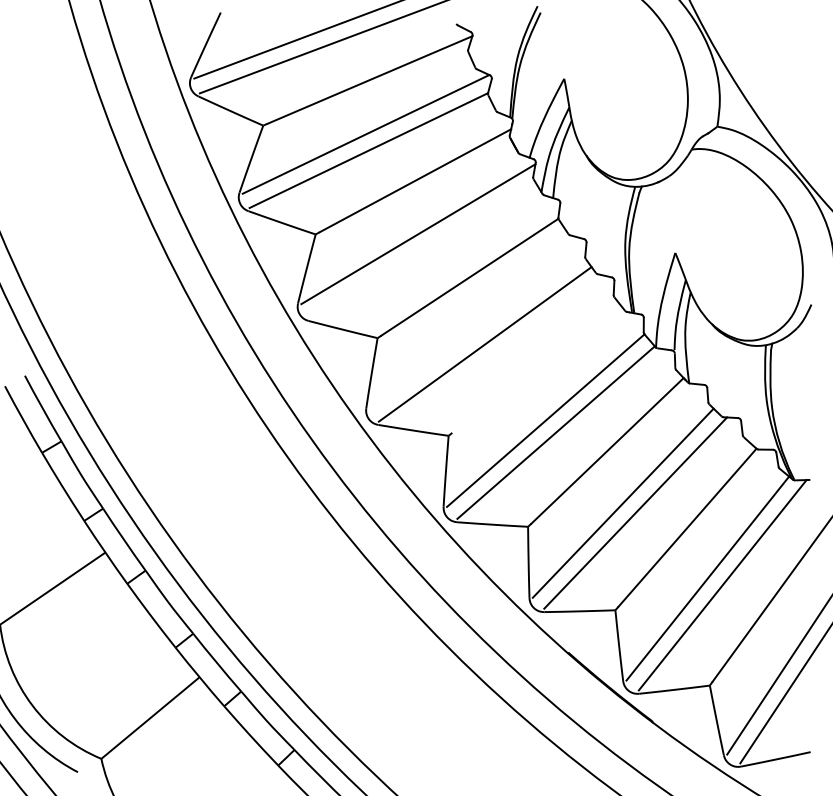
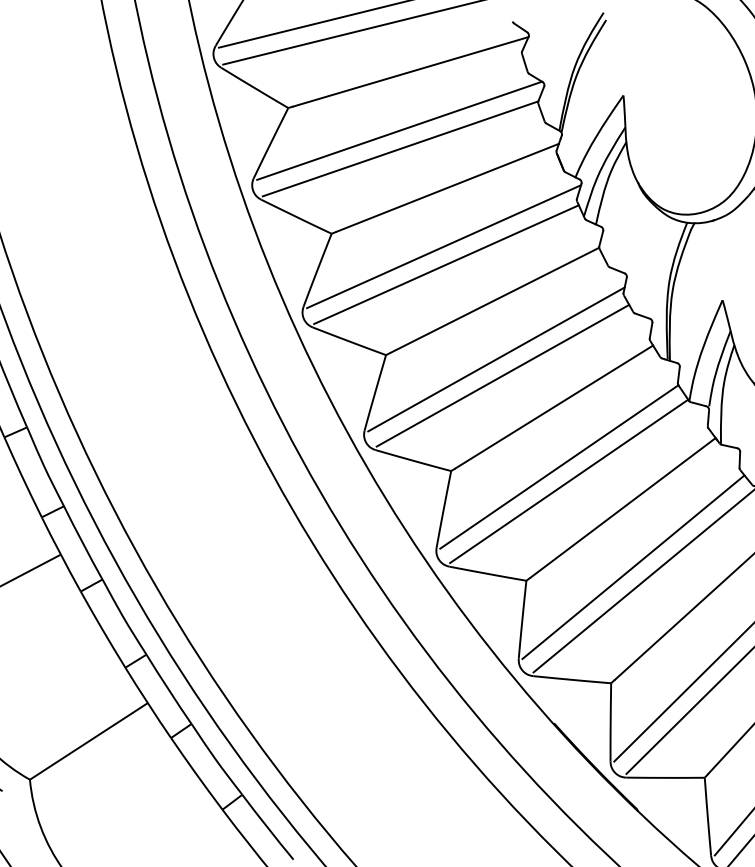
line: (422, 249) -> (446, 263), added
line: (477, 329) -> (496, 358), added
line: (534, 366) -> (553, 406), added

